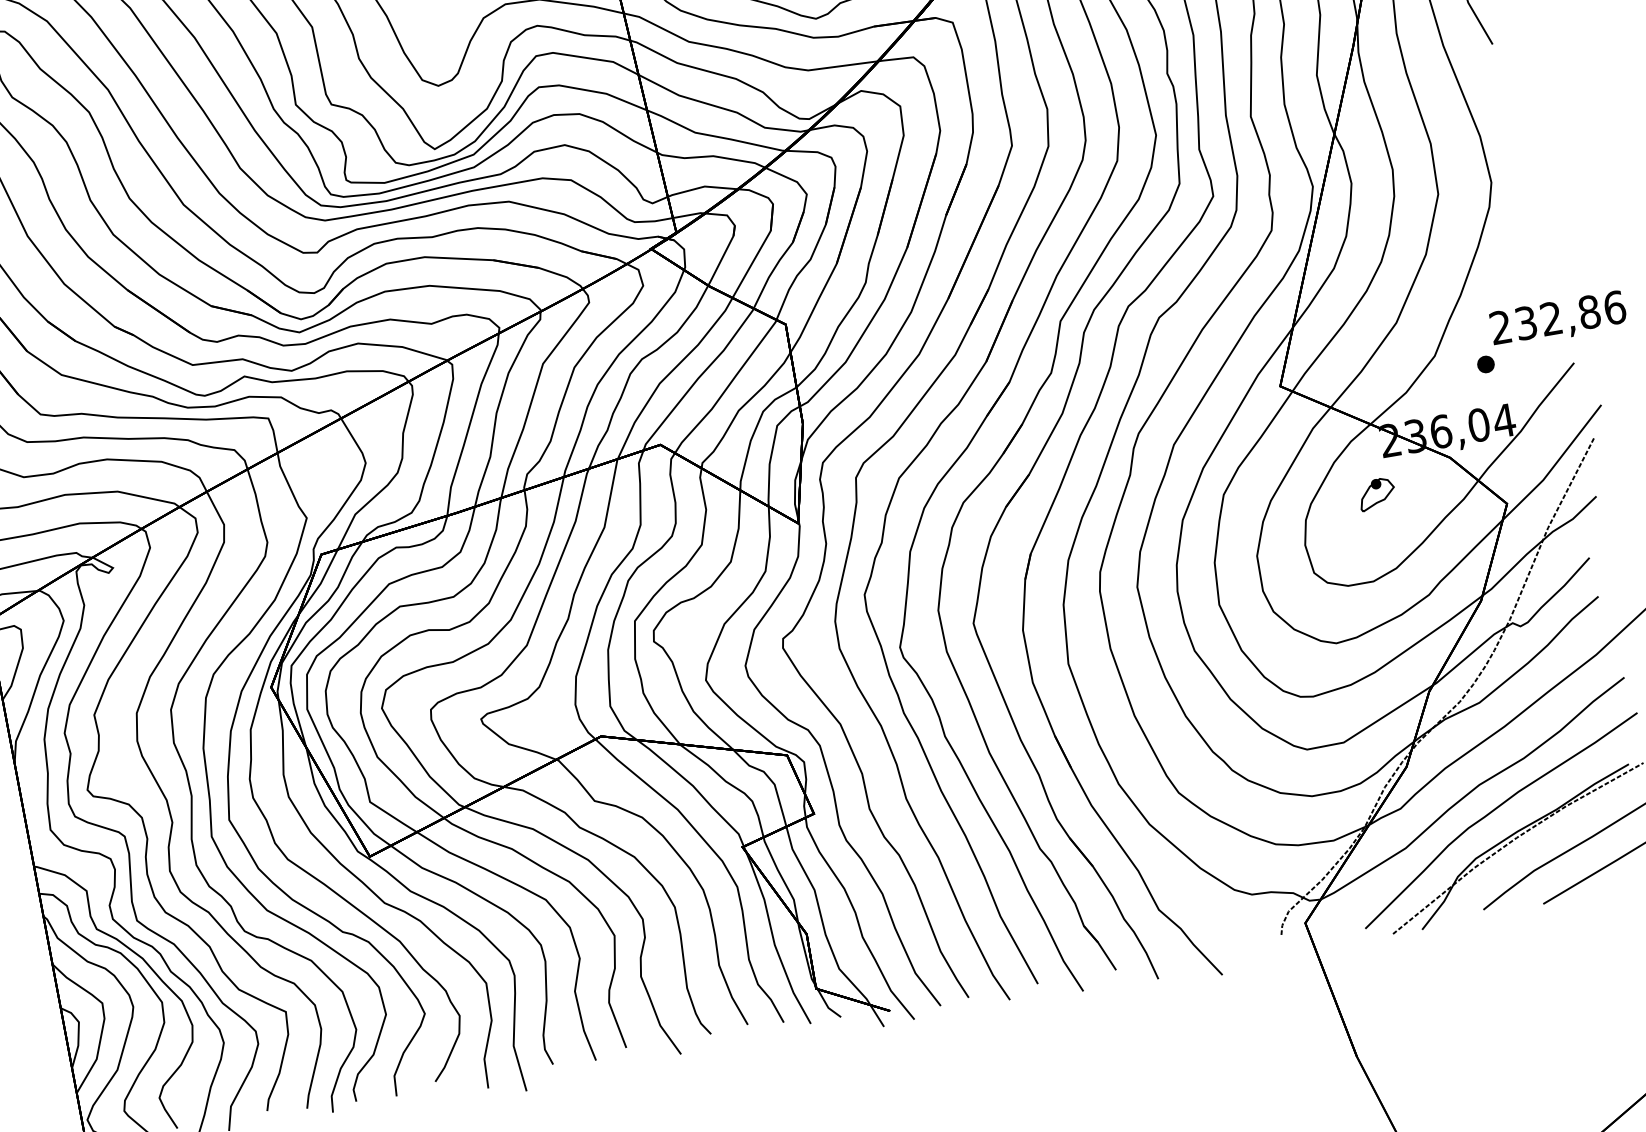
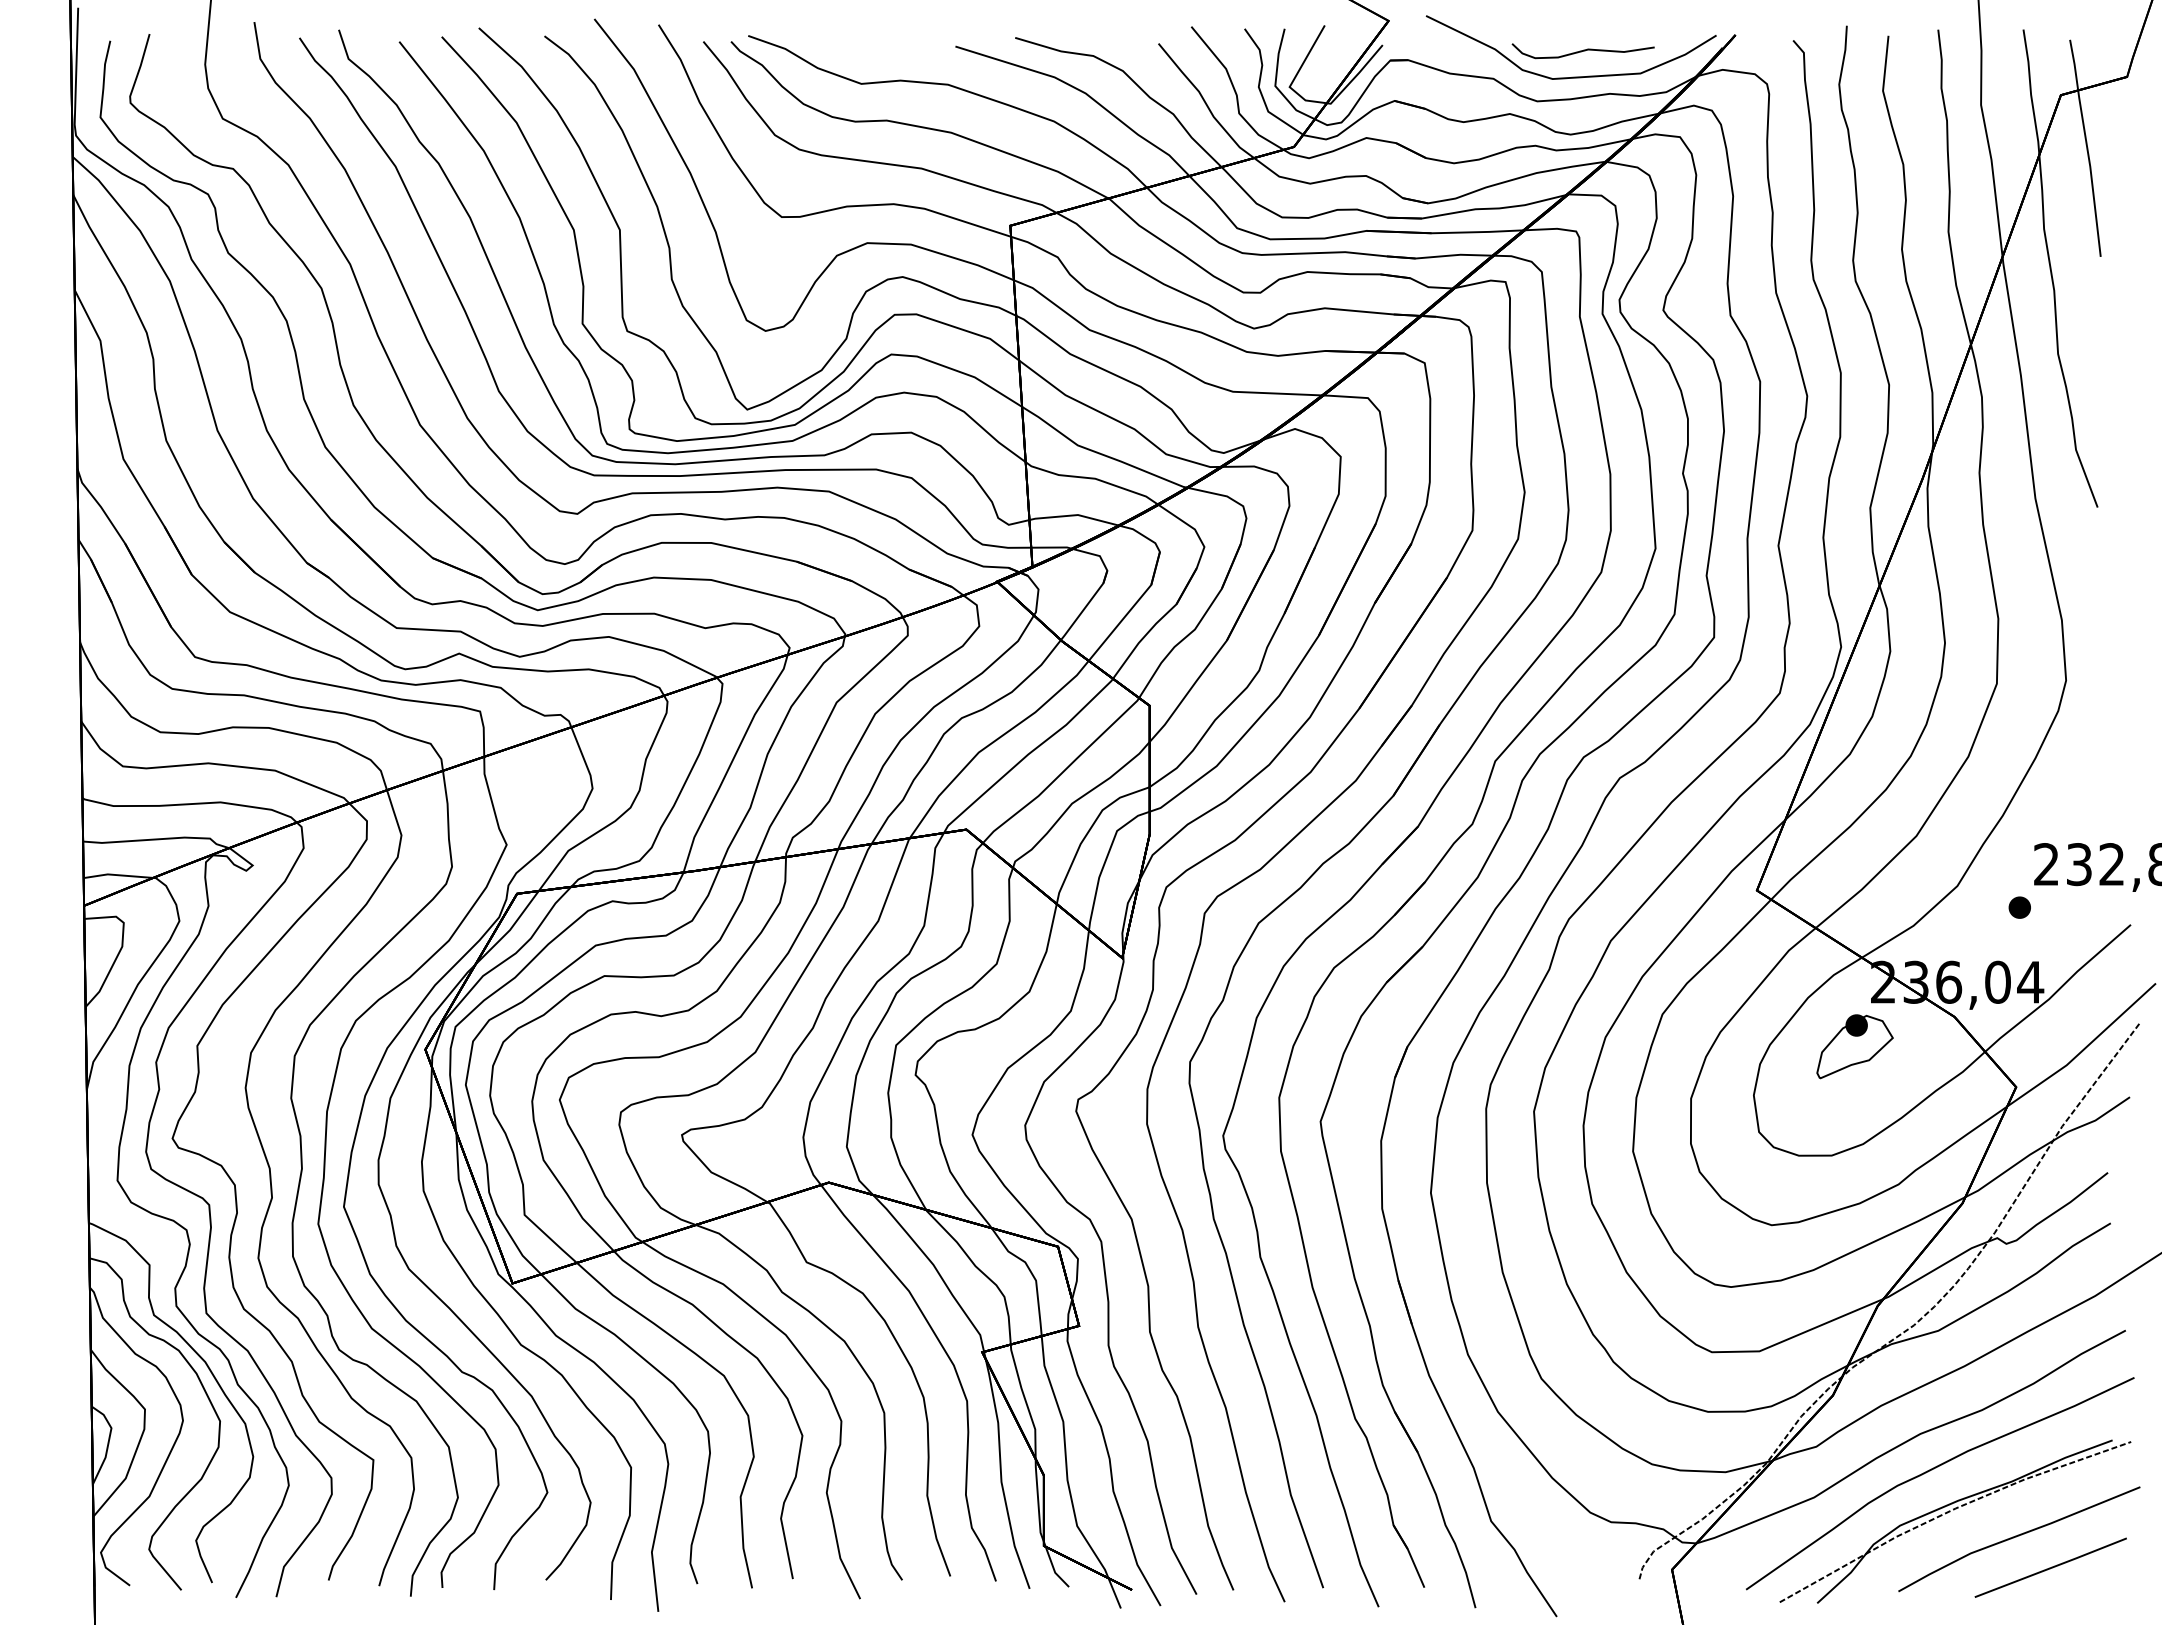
part: (1376, 493) -> (1854, 1046), size x1.67

